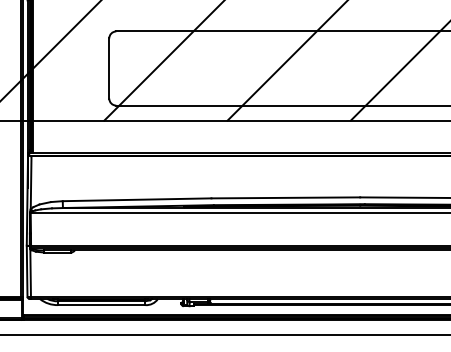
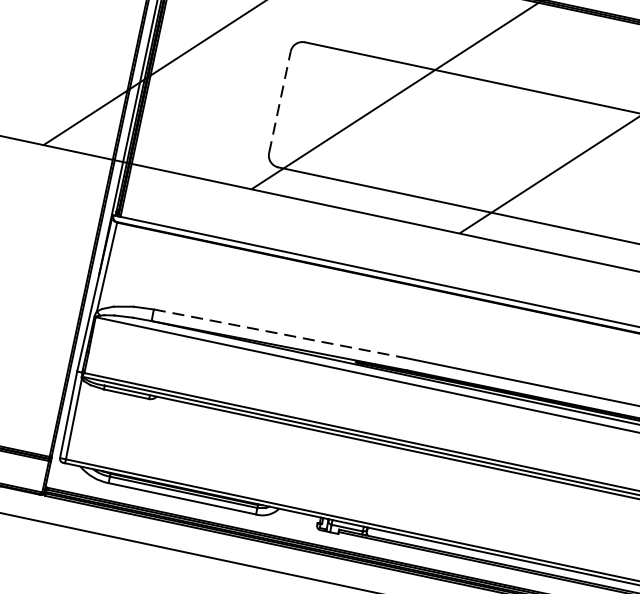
line: (109, 68) -> (280, 102), solid -> dashed
line: (137, 199) -> (280, 333), solid -> dashed

